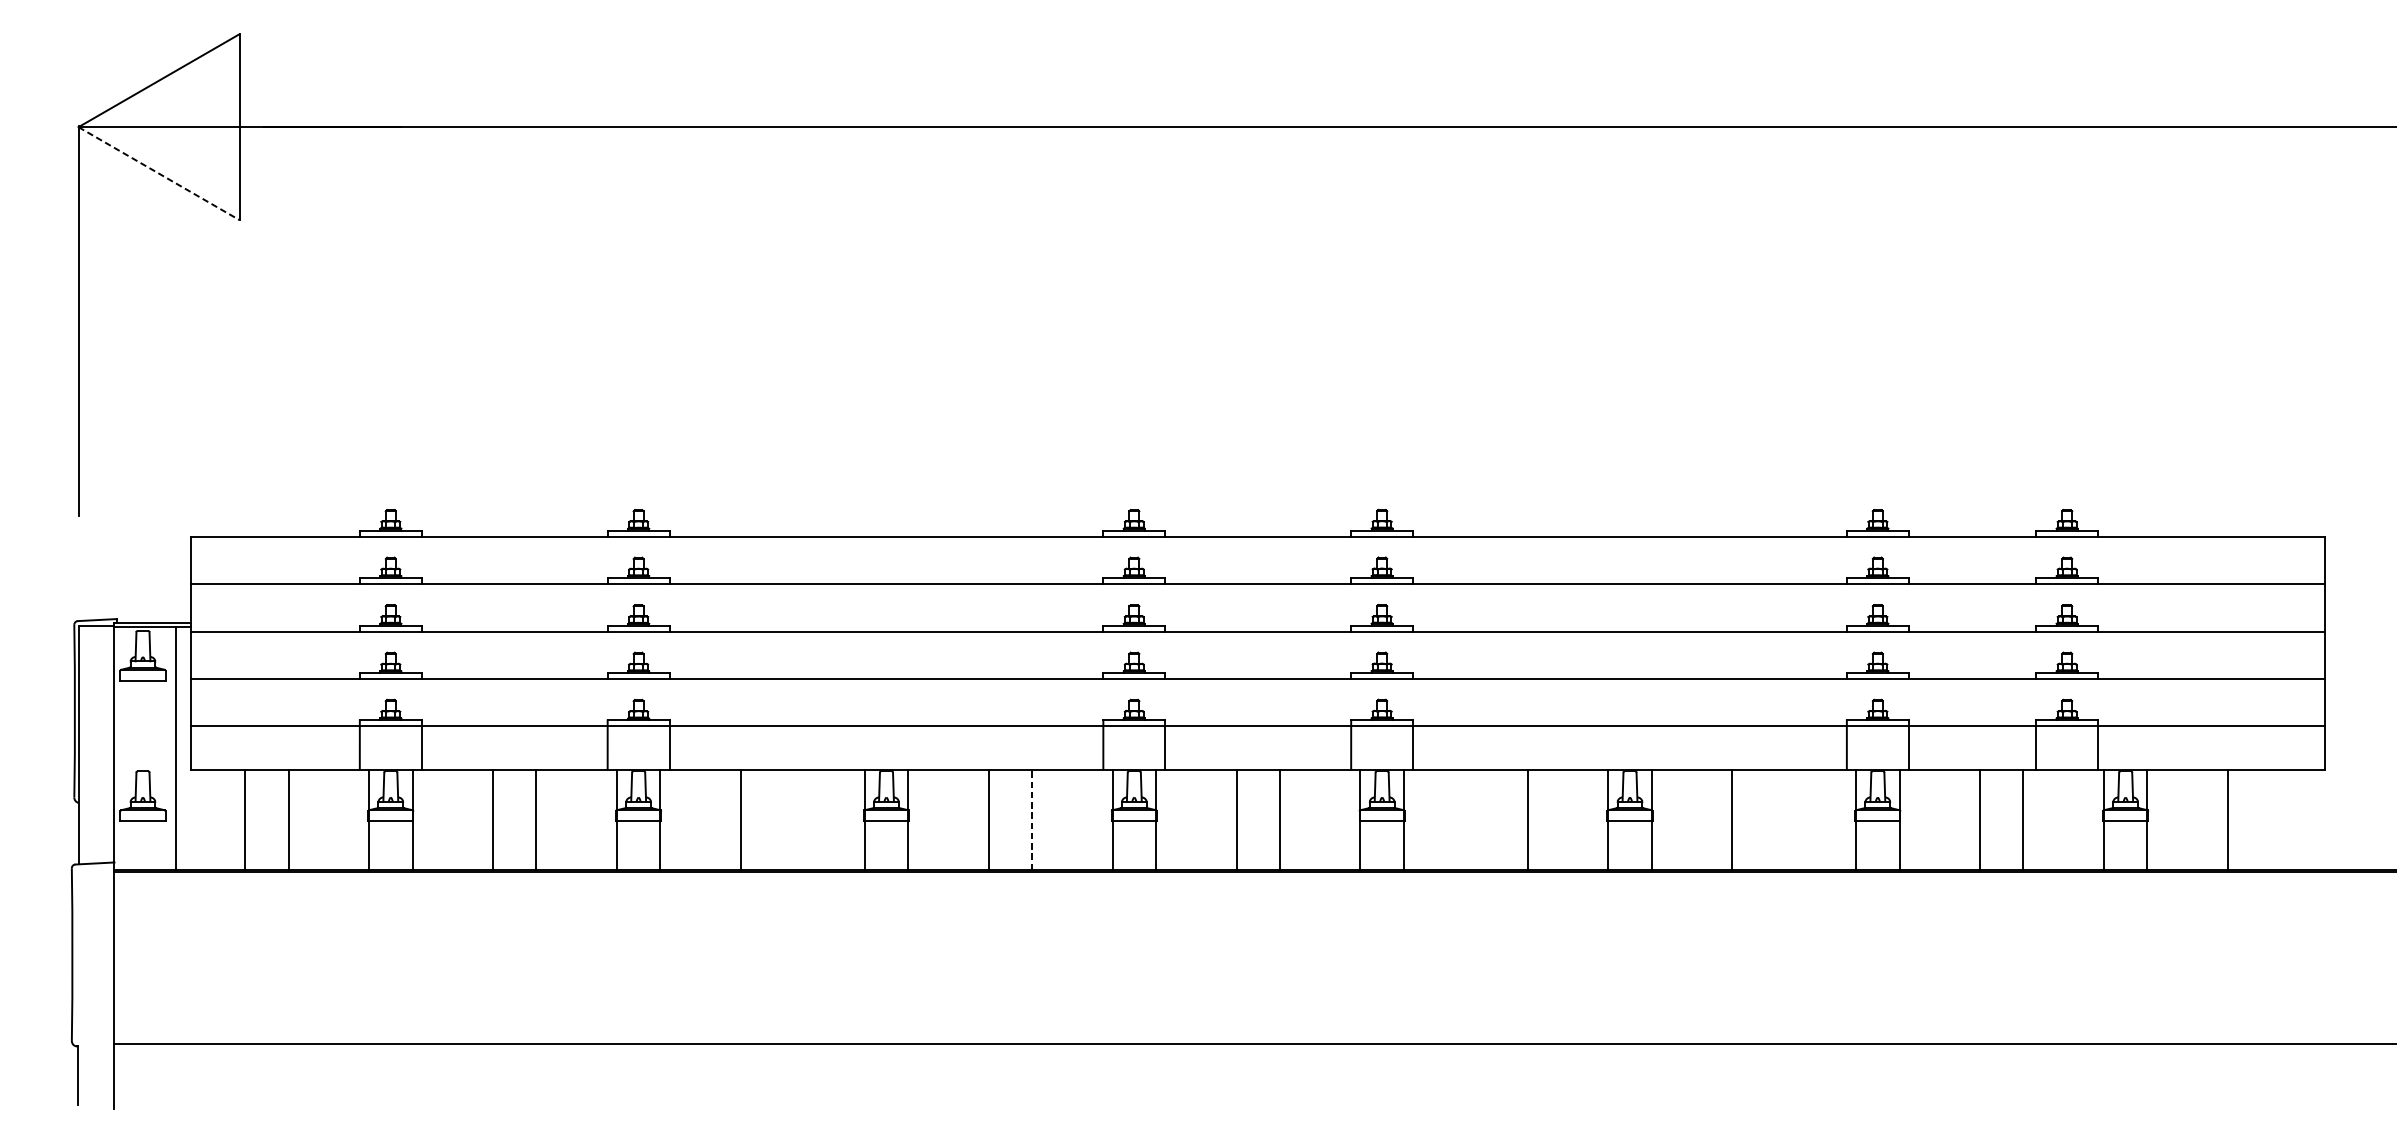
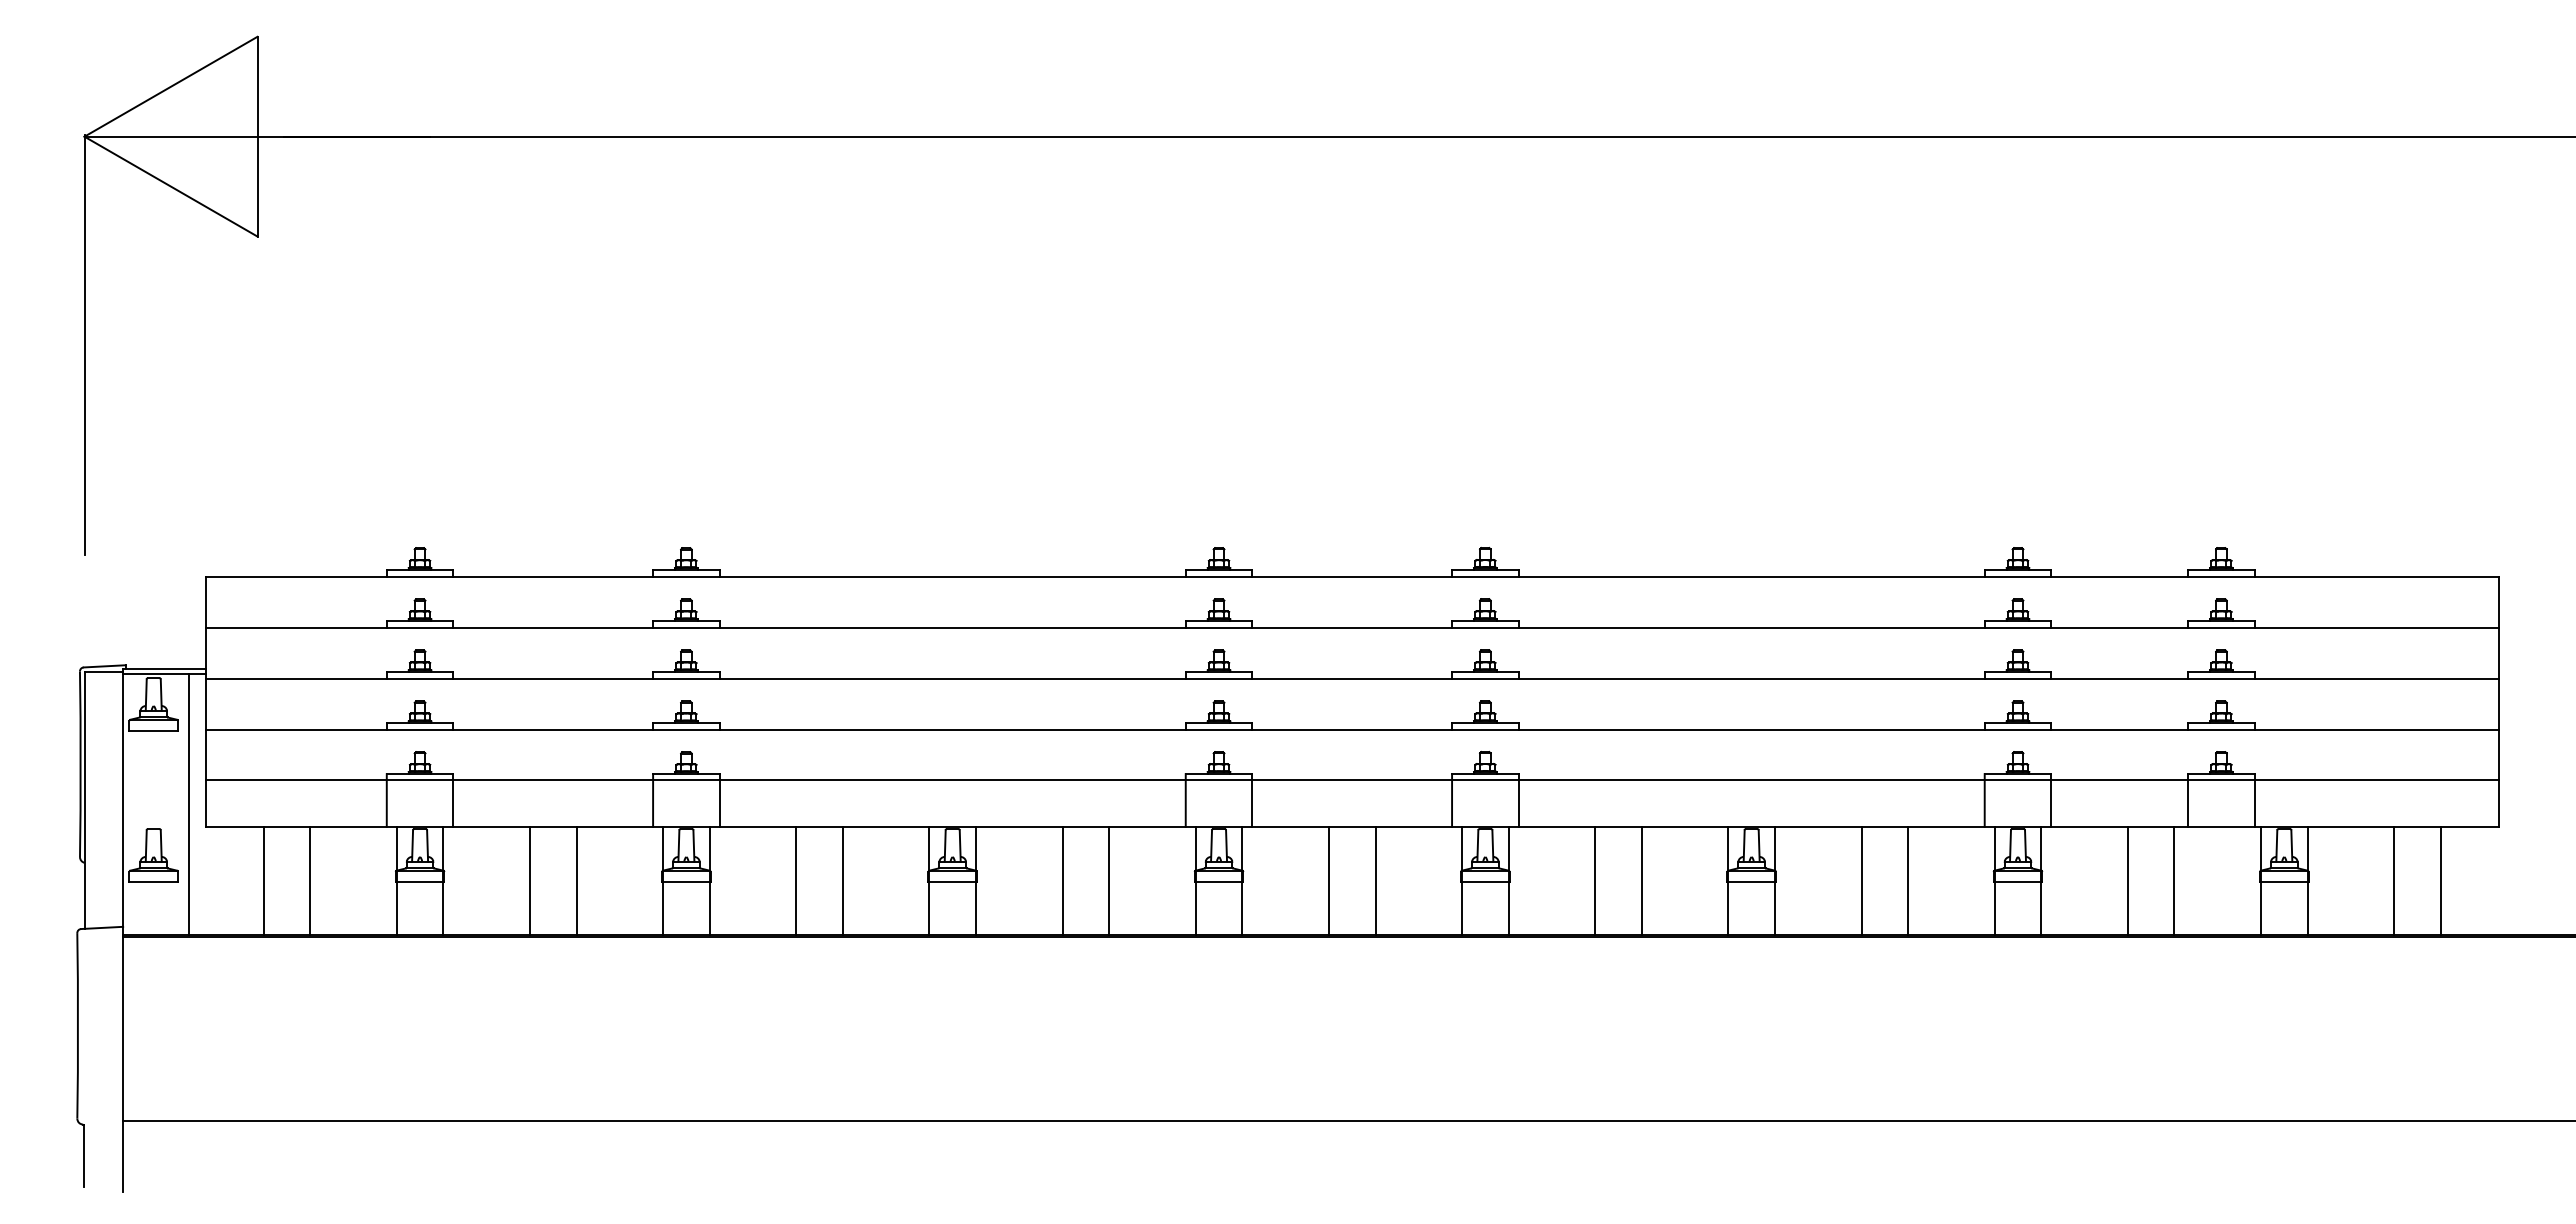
line: (159, 173) -> (171, 186), dashed -> solid
line: (783, 819) -> (842, 880), added
line: (1032, 819) -> (1109, 880), dashed -> solid
line: (1484, 819) -> (1595, 880), added
line: (1775, 819) -> (1908, 880), added
line: (2271, 819) -> (2440, 880), added

